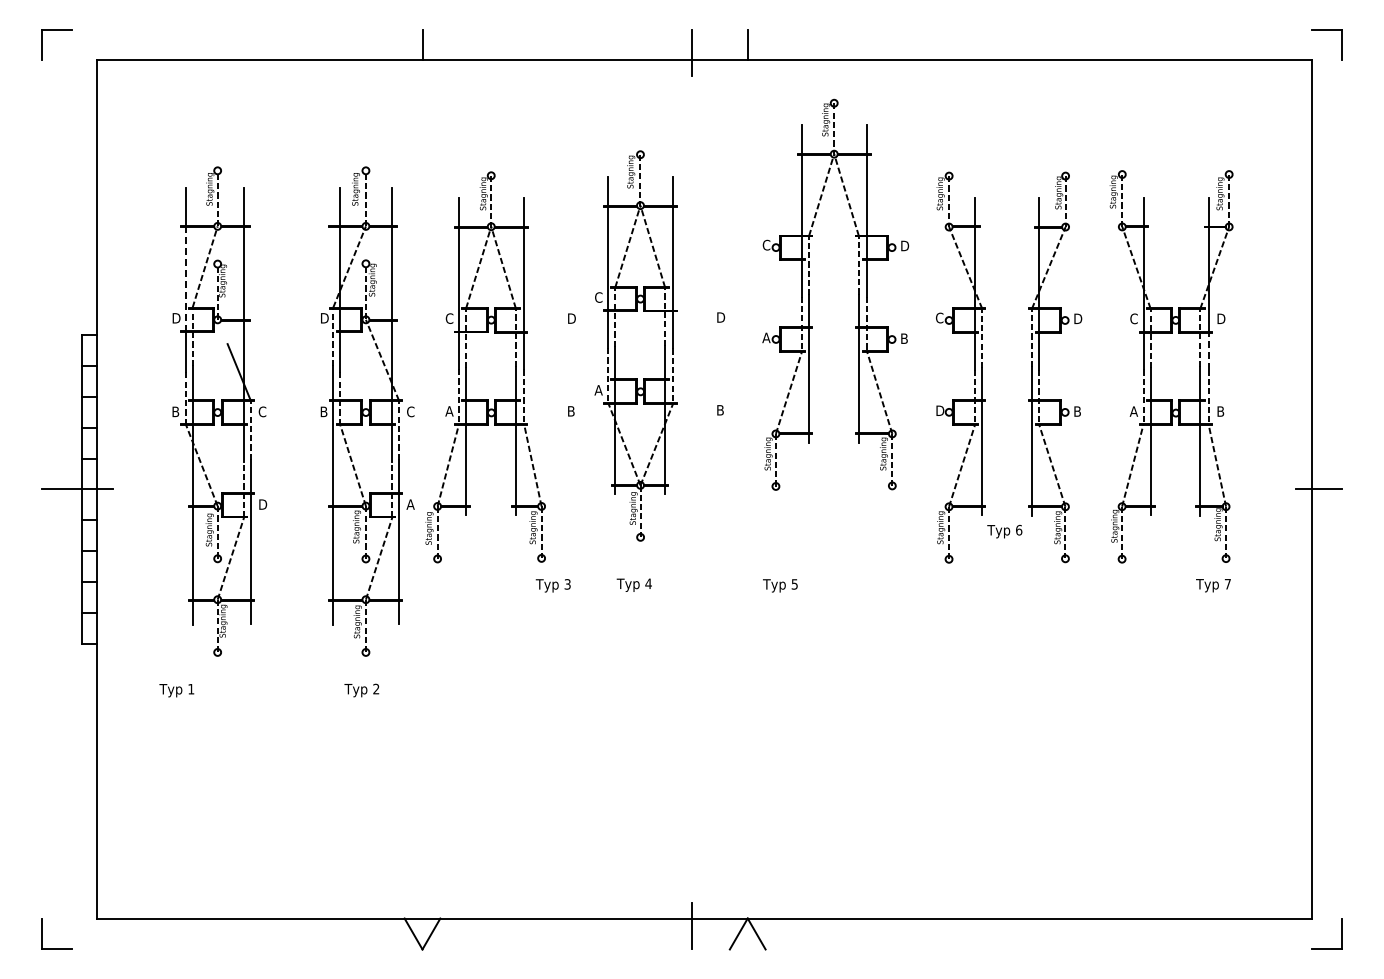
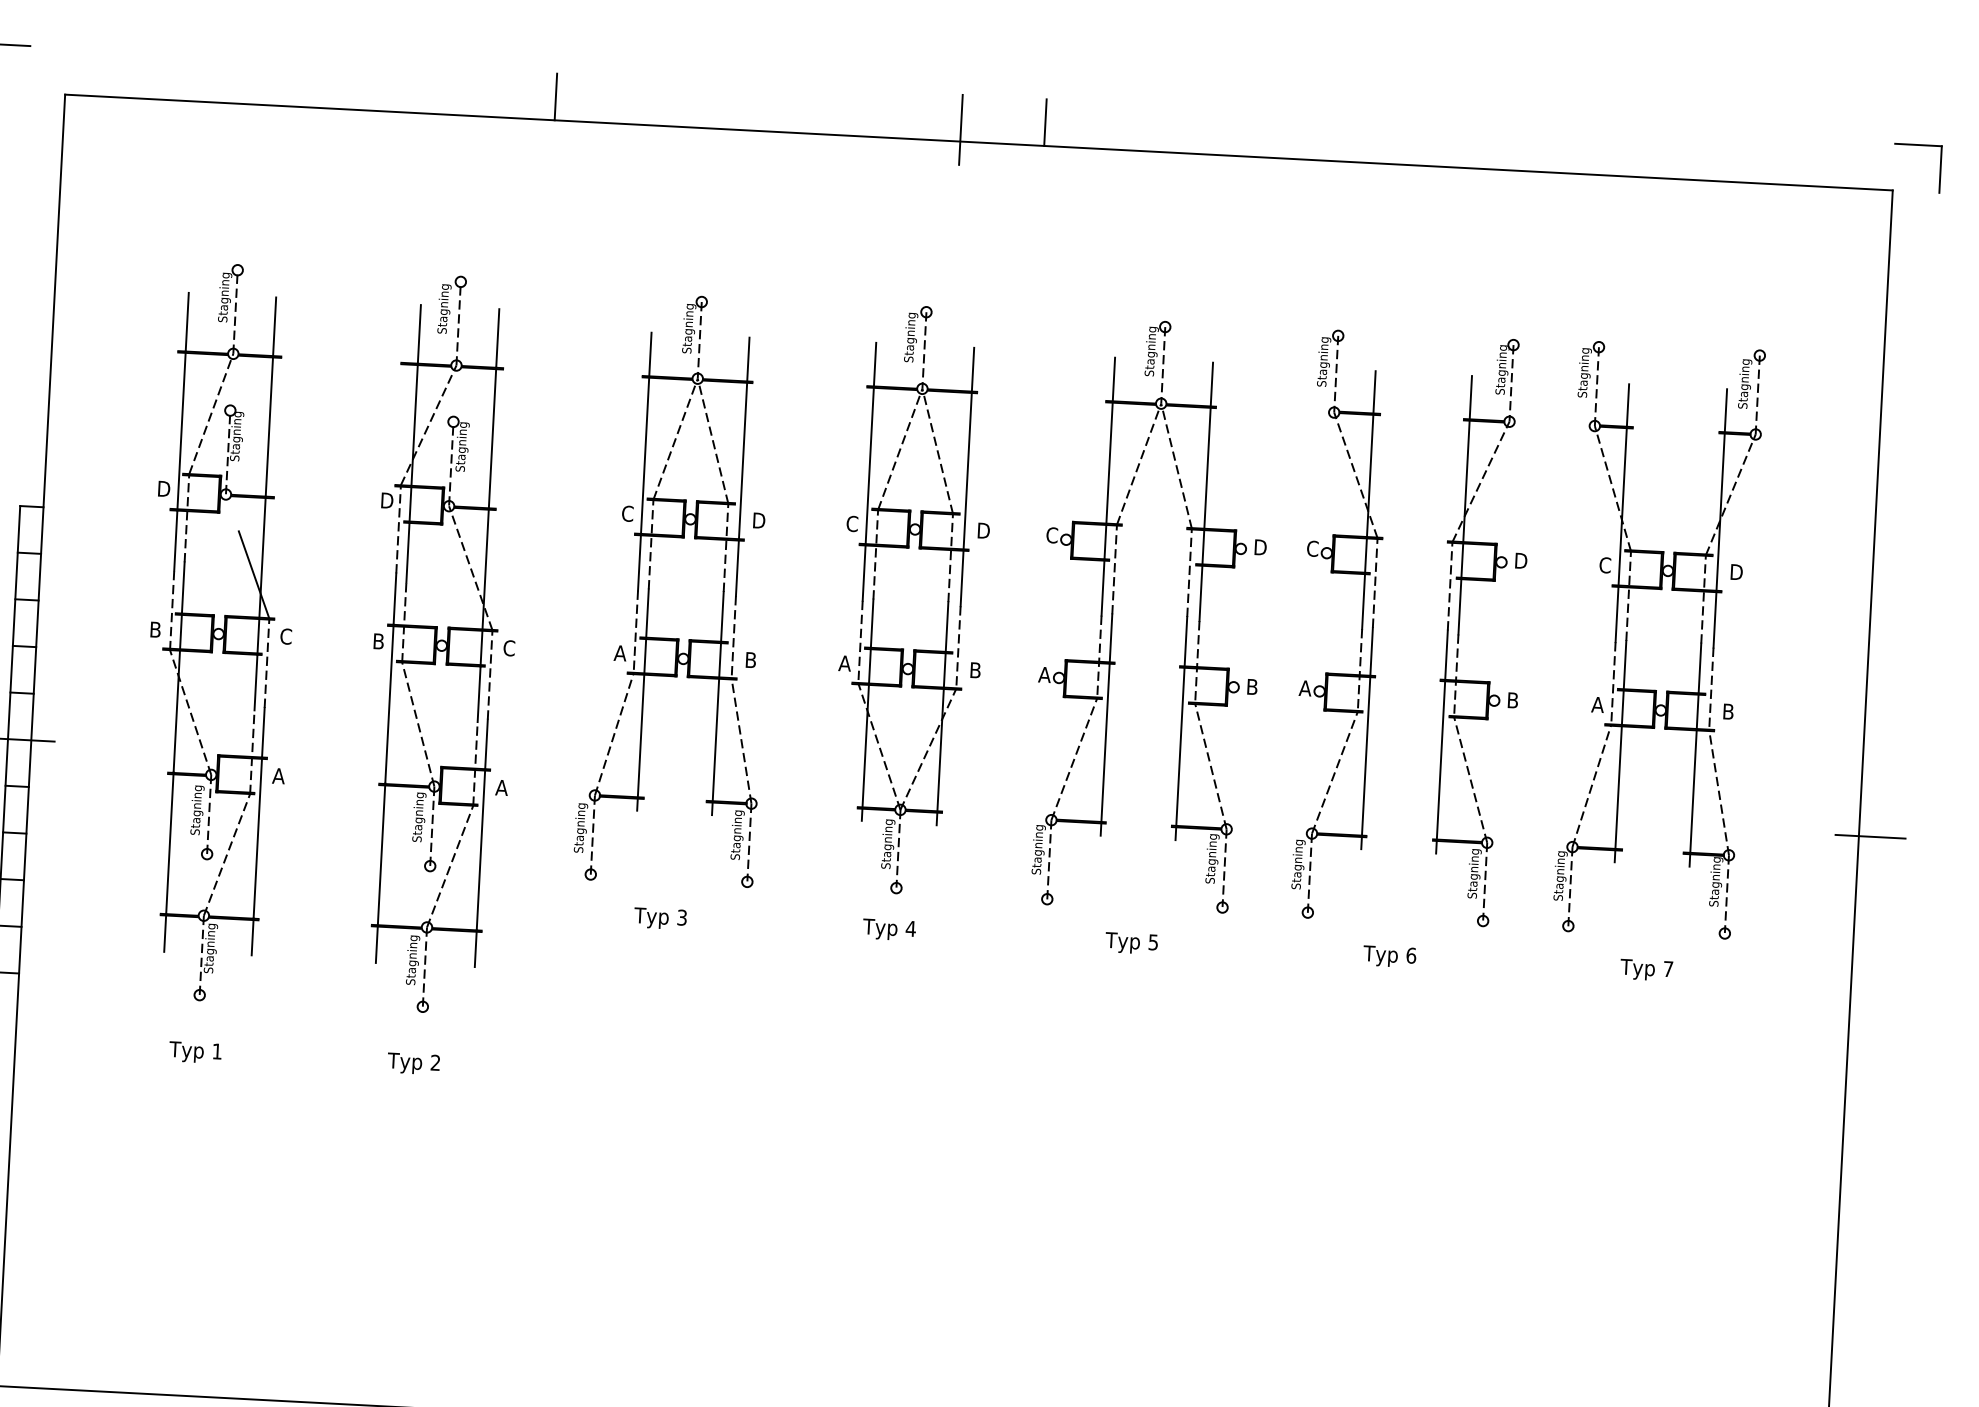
line: (186, 279) -> (182, 431), dashed -> solid
part: (858, 294) -> (1186, 616), moved
part: (615, 345) -> (873, 597), moved
line: (1208, 351) -> (1714, 620), dashed -> solid
part: (466, 367) -> (649, 588), moved
text: (939, 410) -> (1305, 687), D -> A
text: (262, 504) -> (278, 775), D -> A
text: (1004, 531) -> (1389, 956), moved
text: (633, 584) -> (888, 928), moved
text: (552, 585) -> (659, 918), moved
text: (780, 585) -> (1131, 942), moved
text: (1213, 585) -> (1646, 969), moved
text: (176, 690) -> (194, 1052), moved

